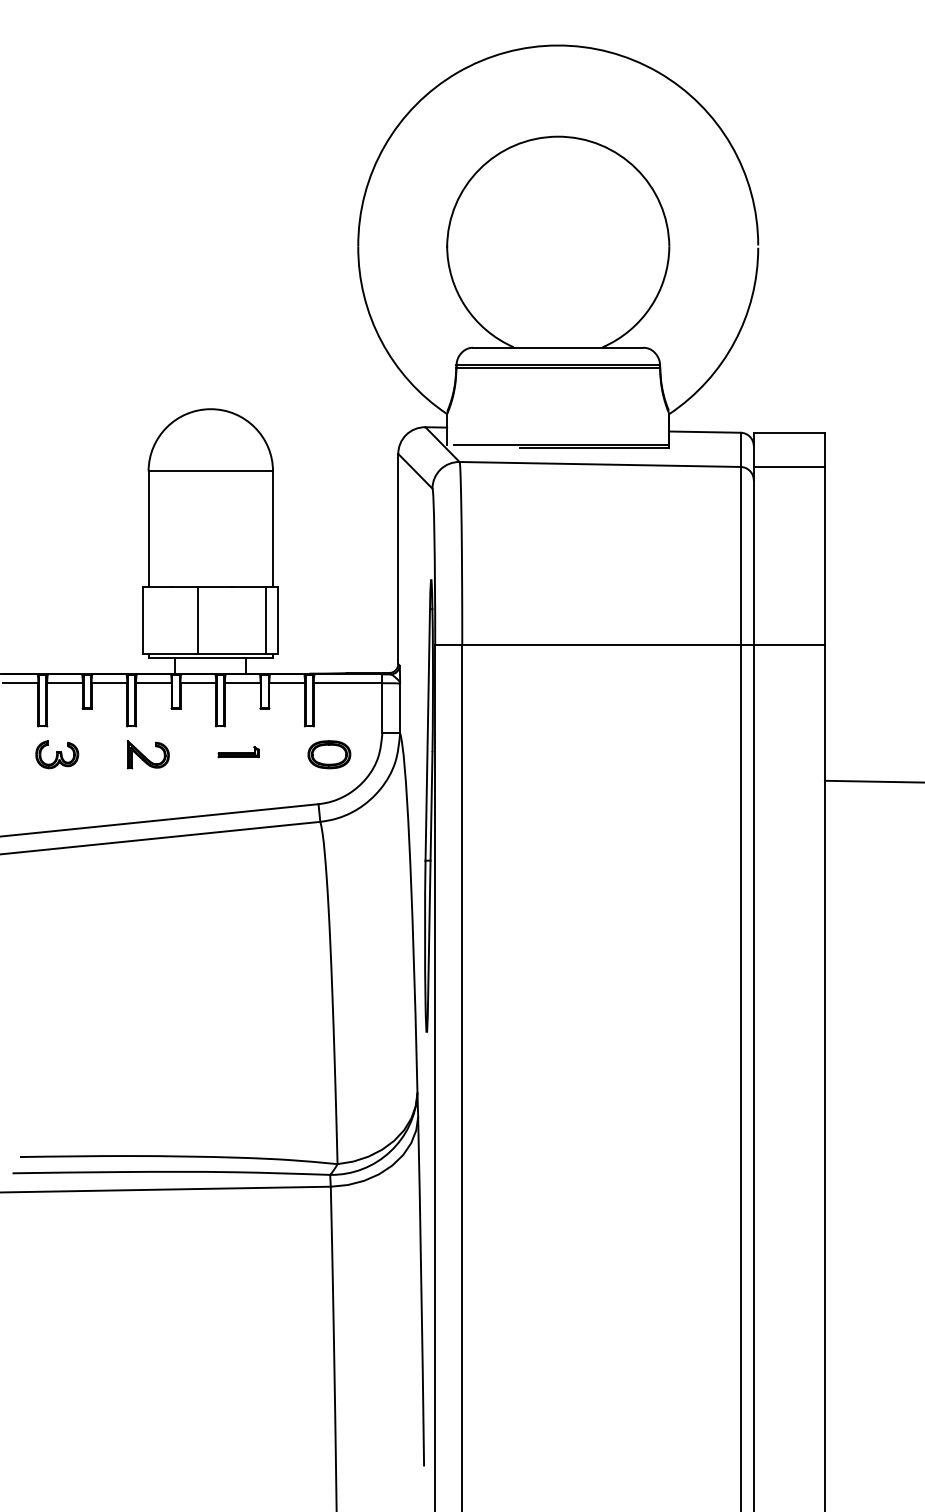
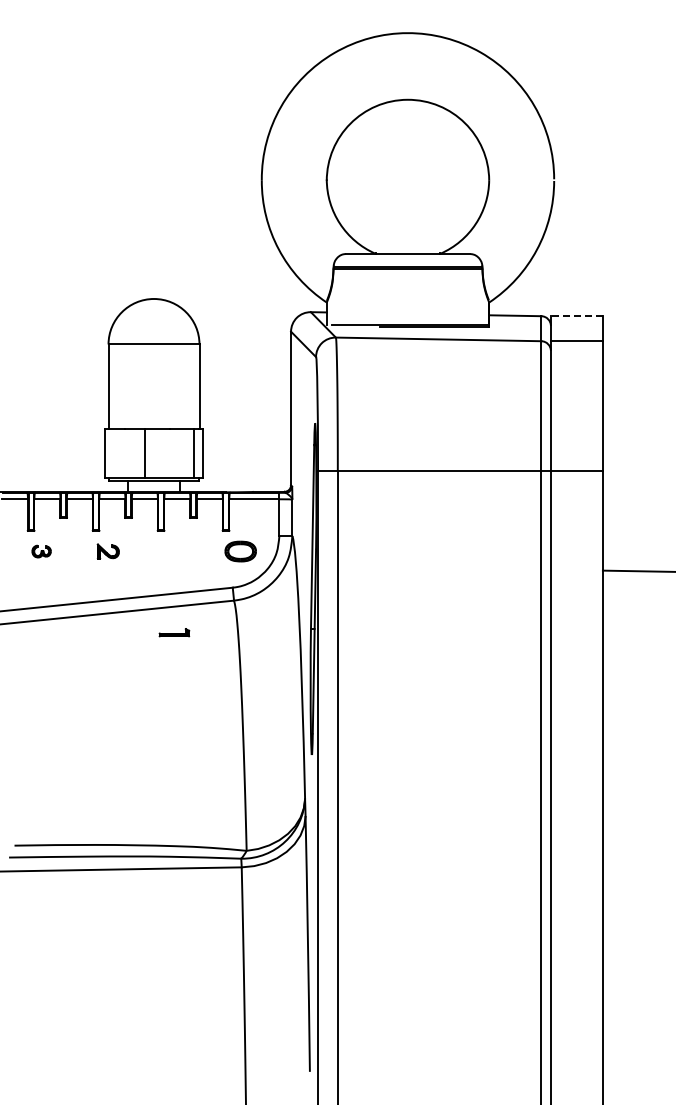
line: (788, 433) -> (576, 316), solid -> dashed
part: (238, 751) -> (174, 632), moved
part: (56, 754) -> (41, 551), size x0.6
part: (148, 754) -> (108, 551), size x0.7

